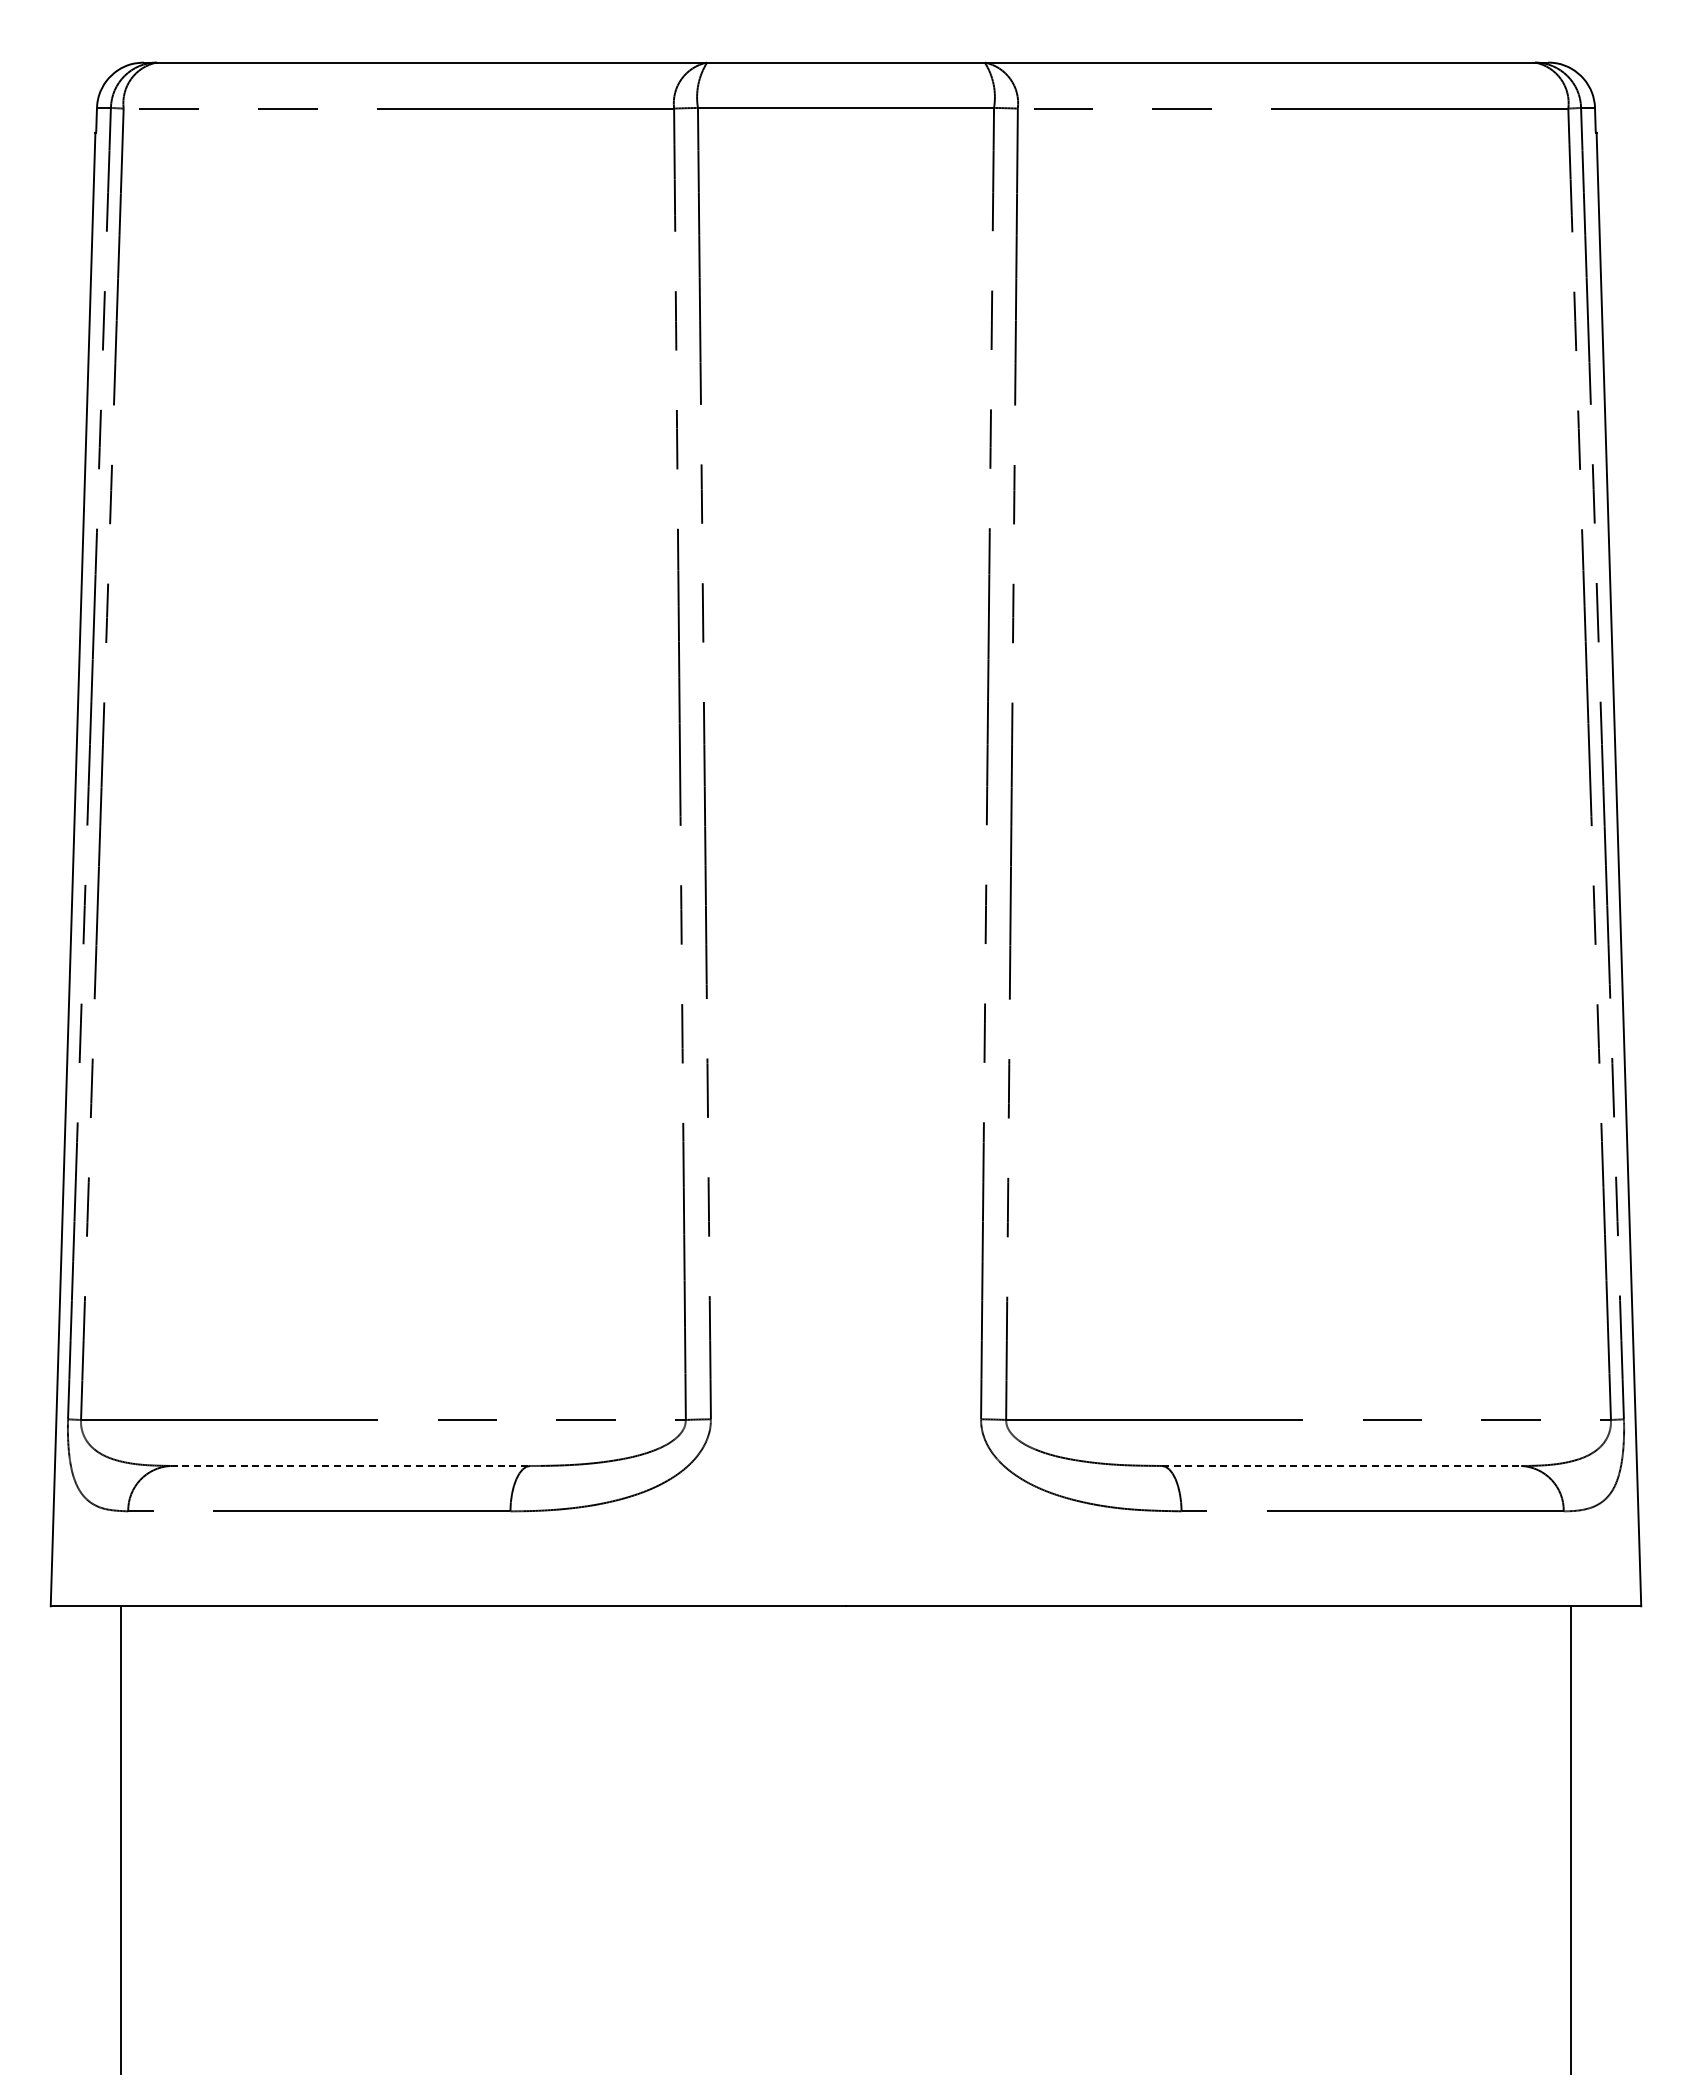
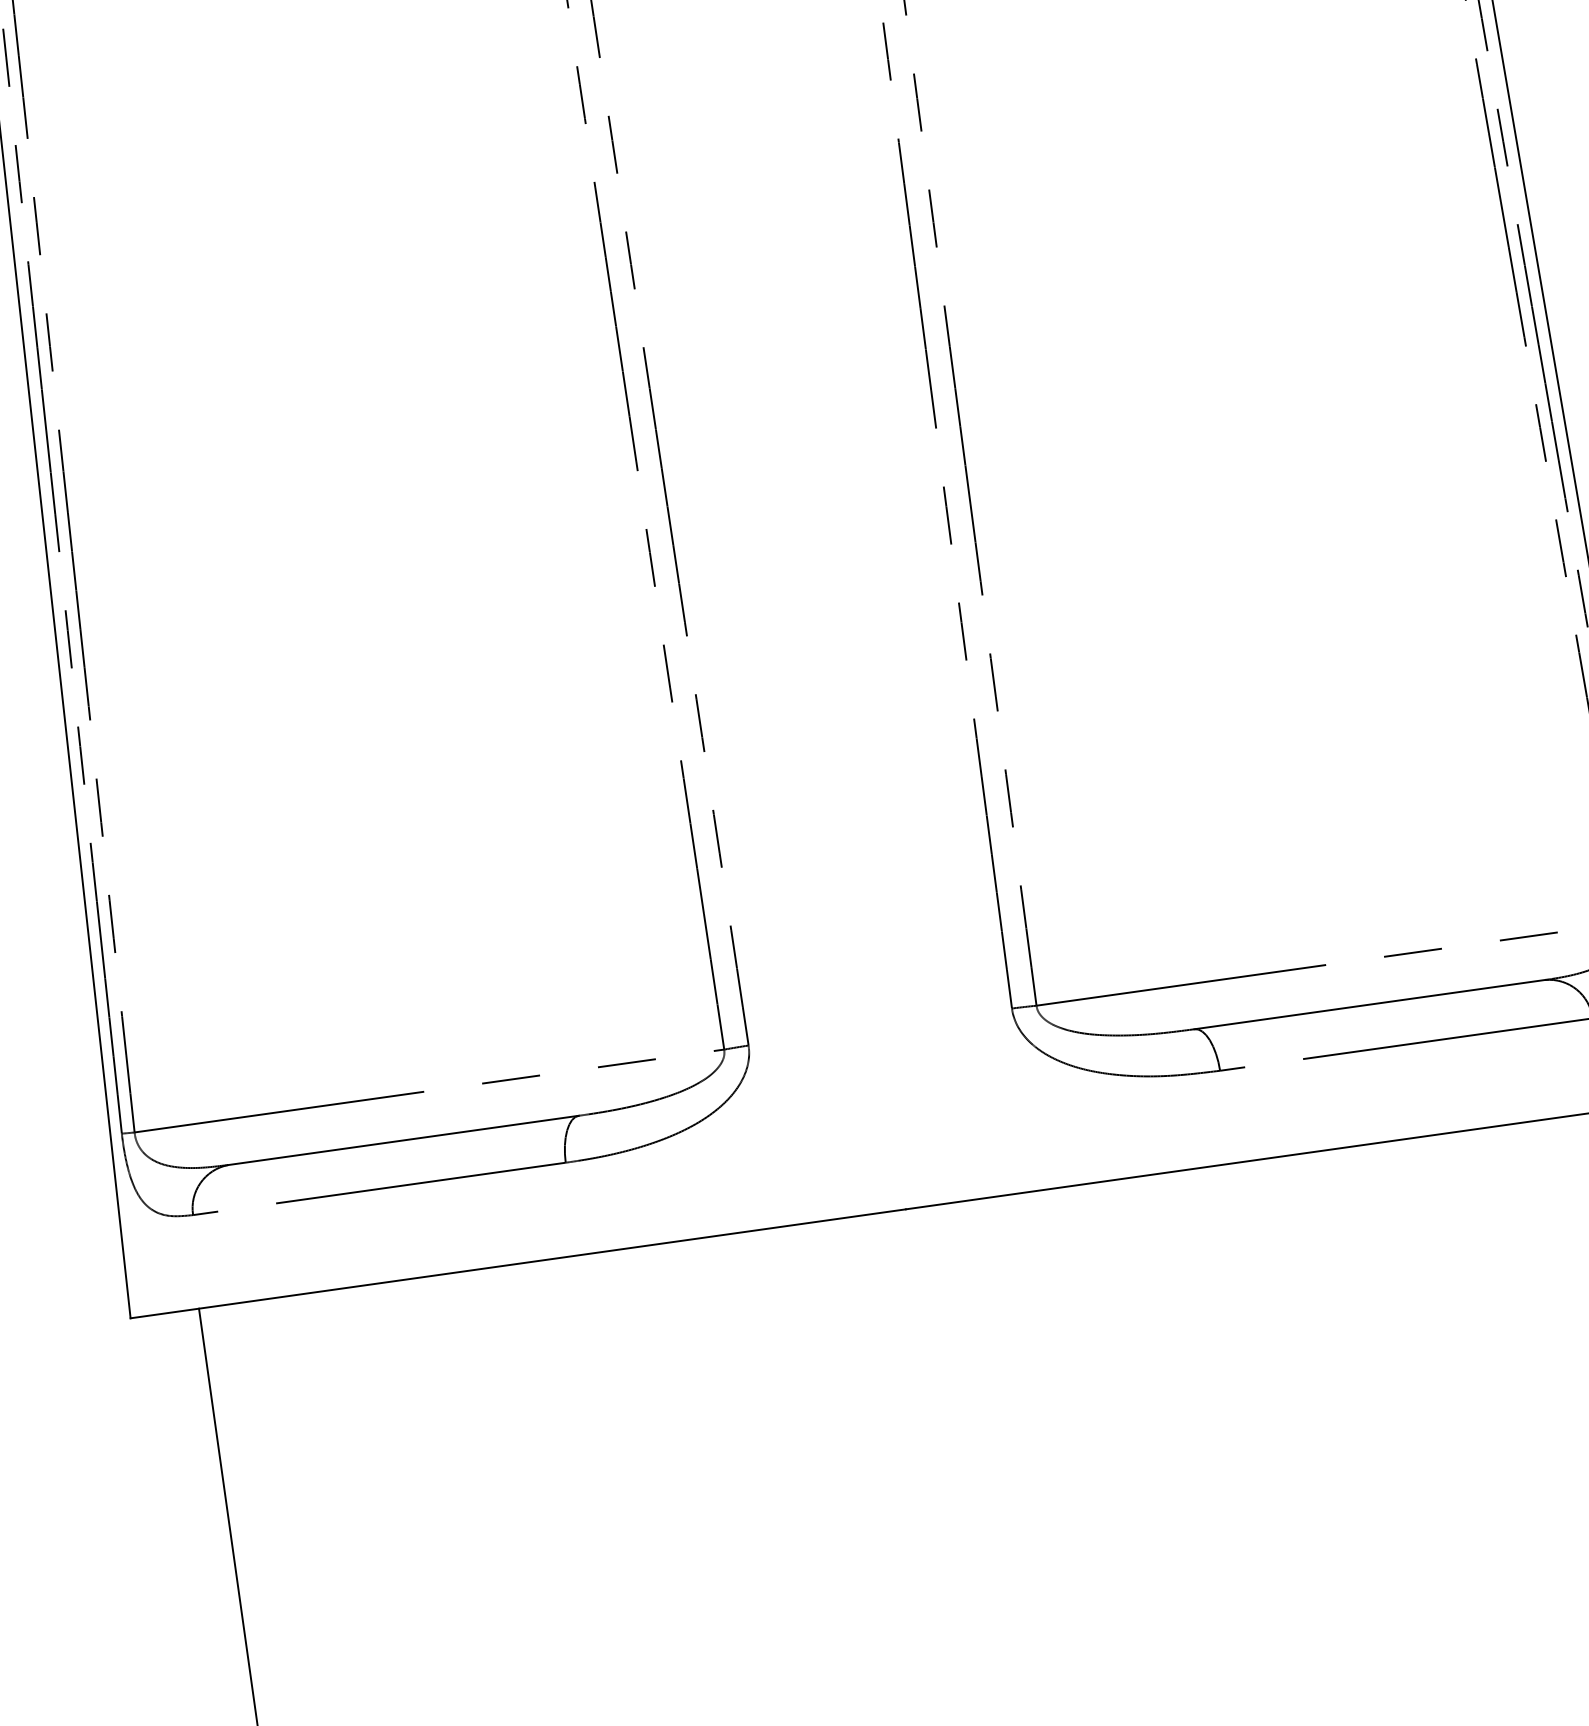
line: (350, 1465) -> (403, 1139), dashed -> solid
line: (1341, 1465) -> (1369, 1004), dashed -> solid

